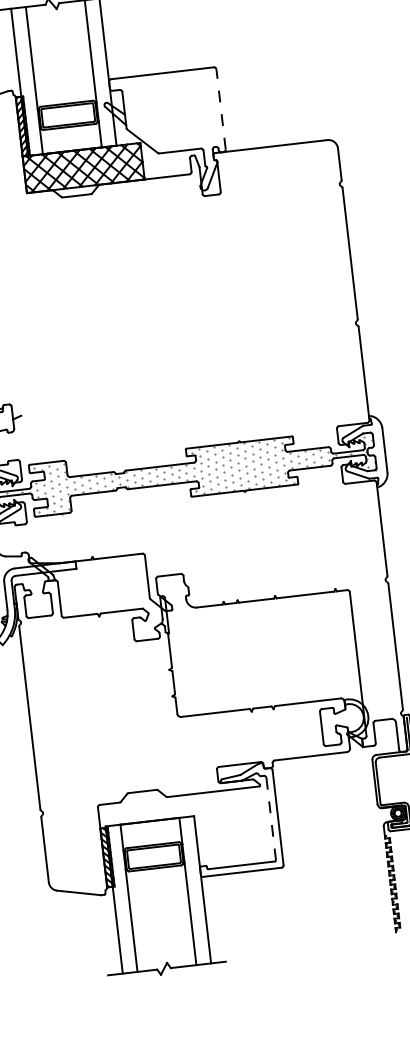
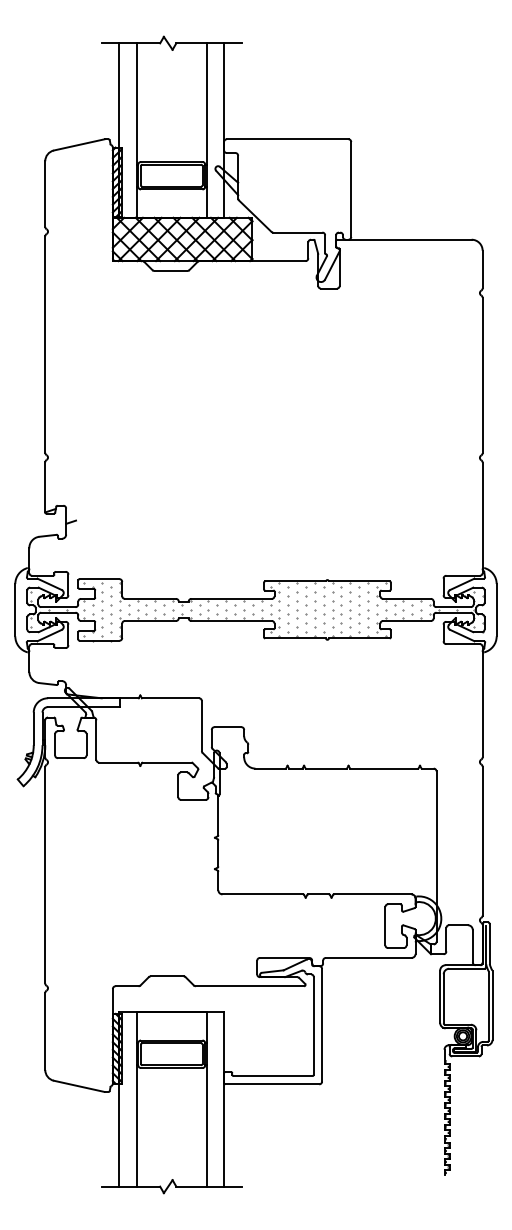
line: (221, 109) -> (351, 189), dashed -> solid
line: (270, 818) -> (313, 1025), dashed -> solid

